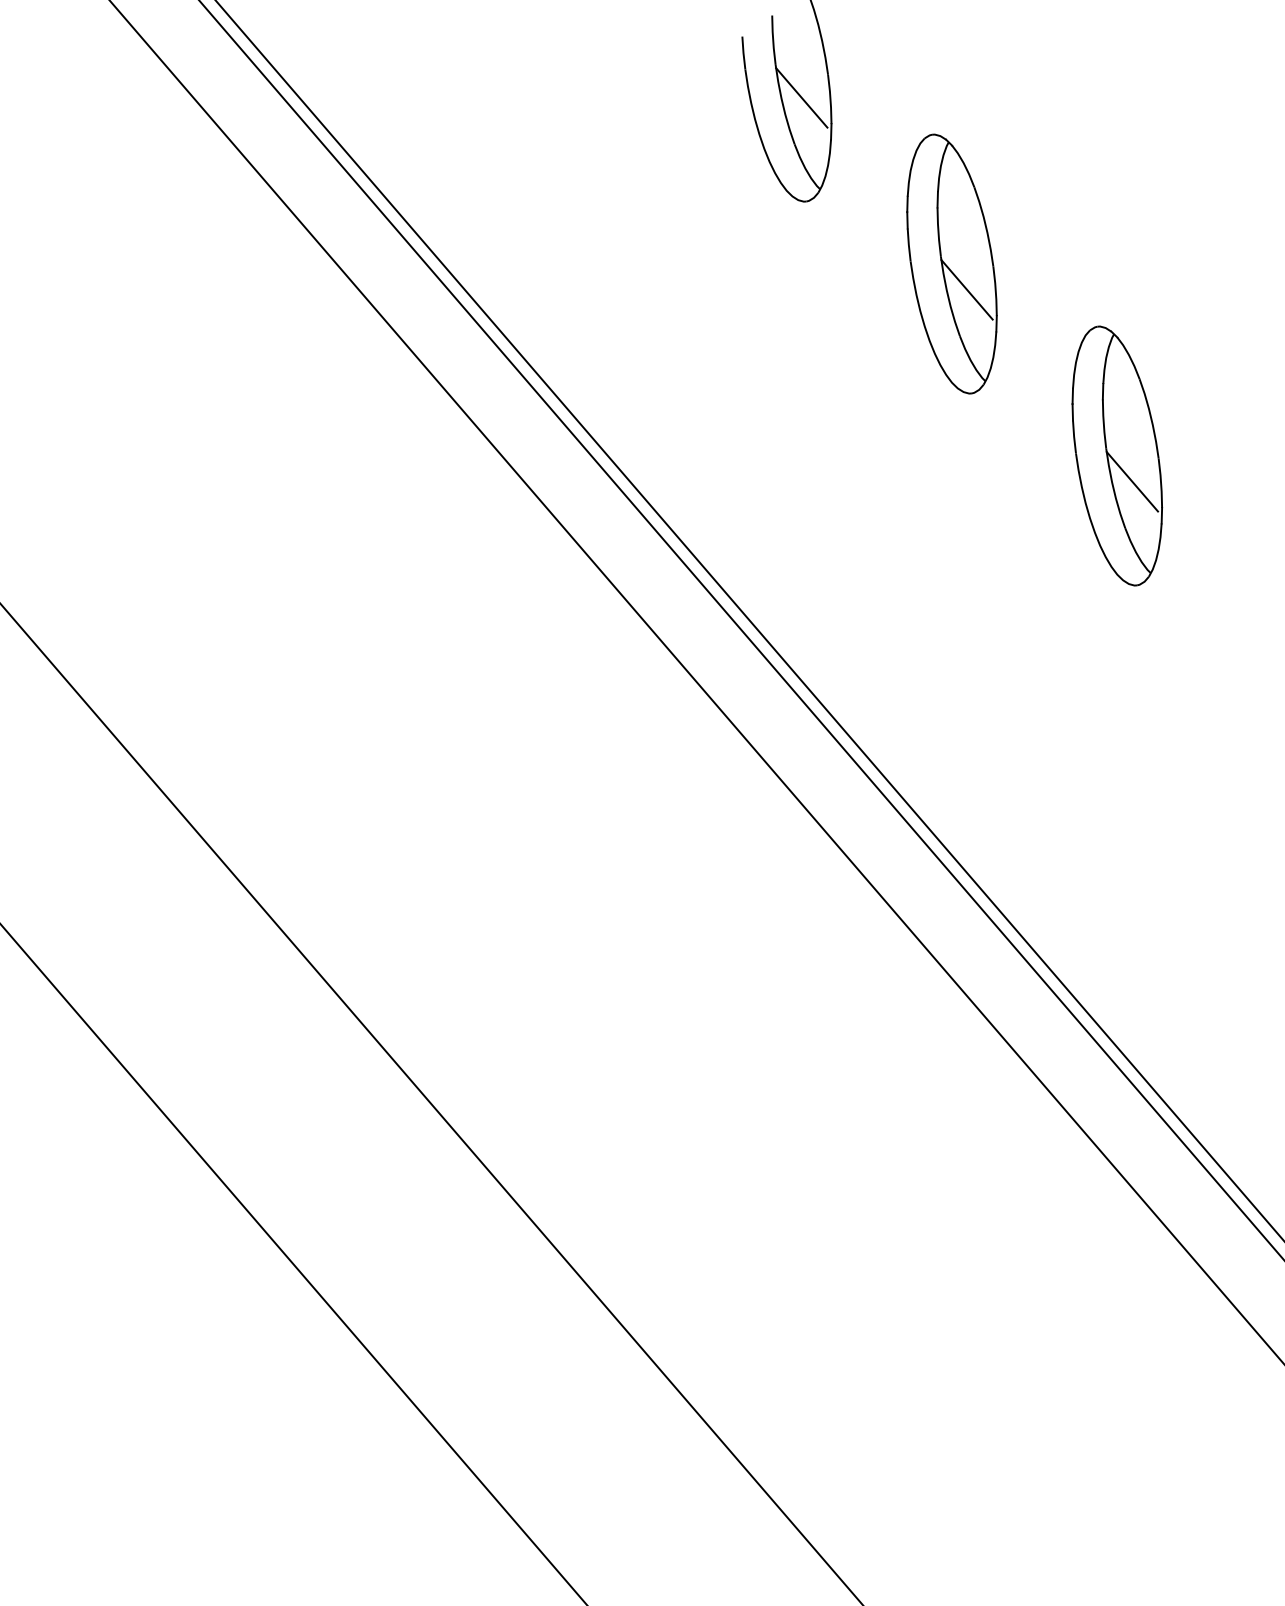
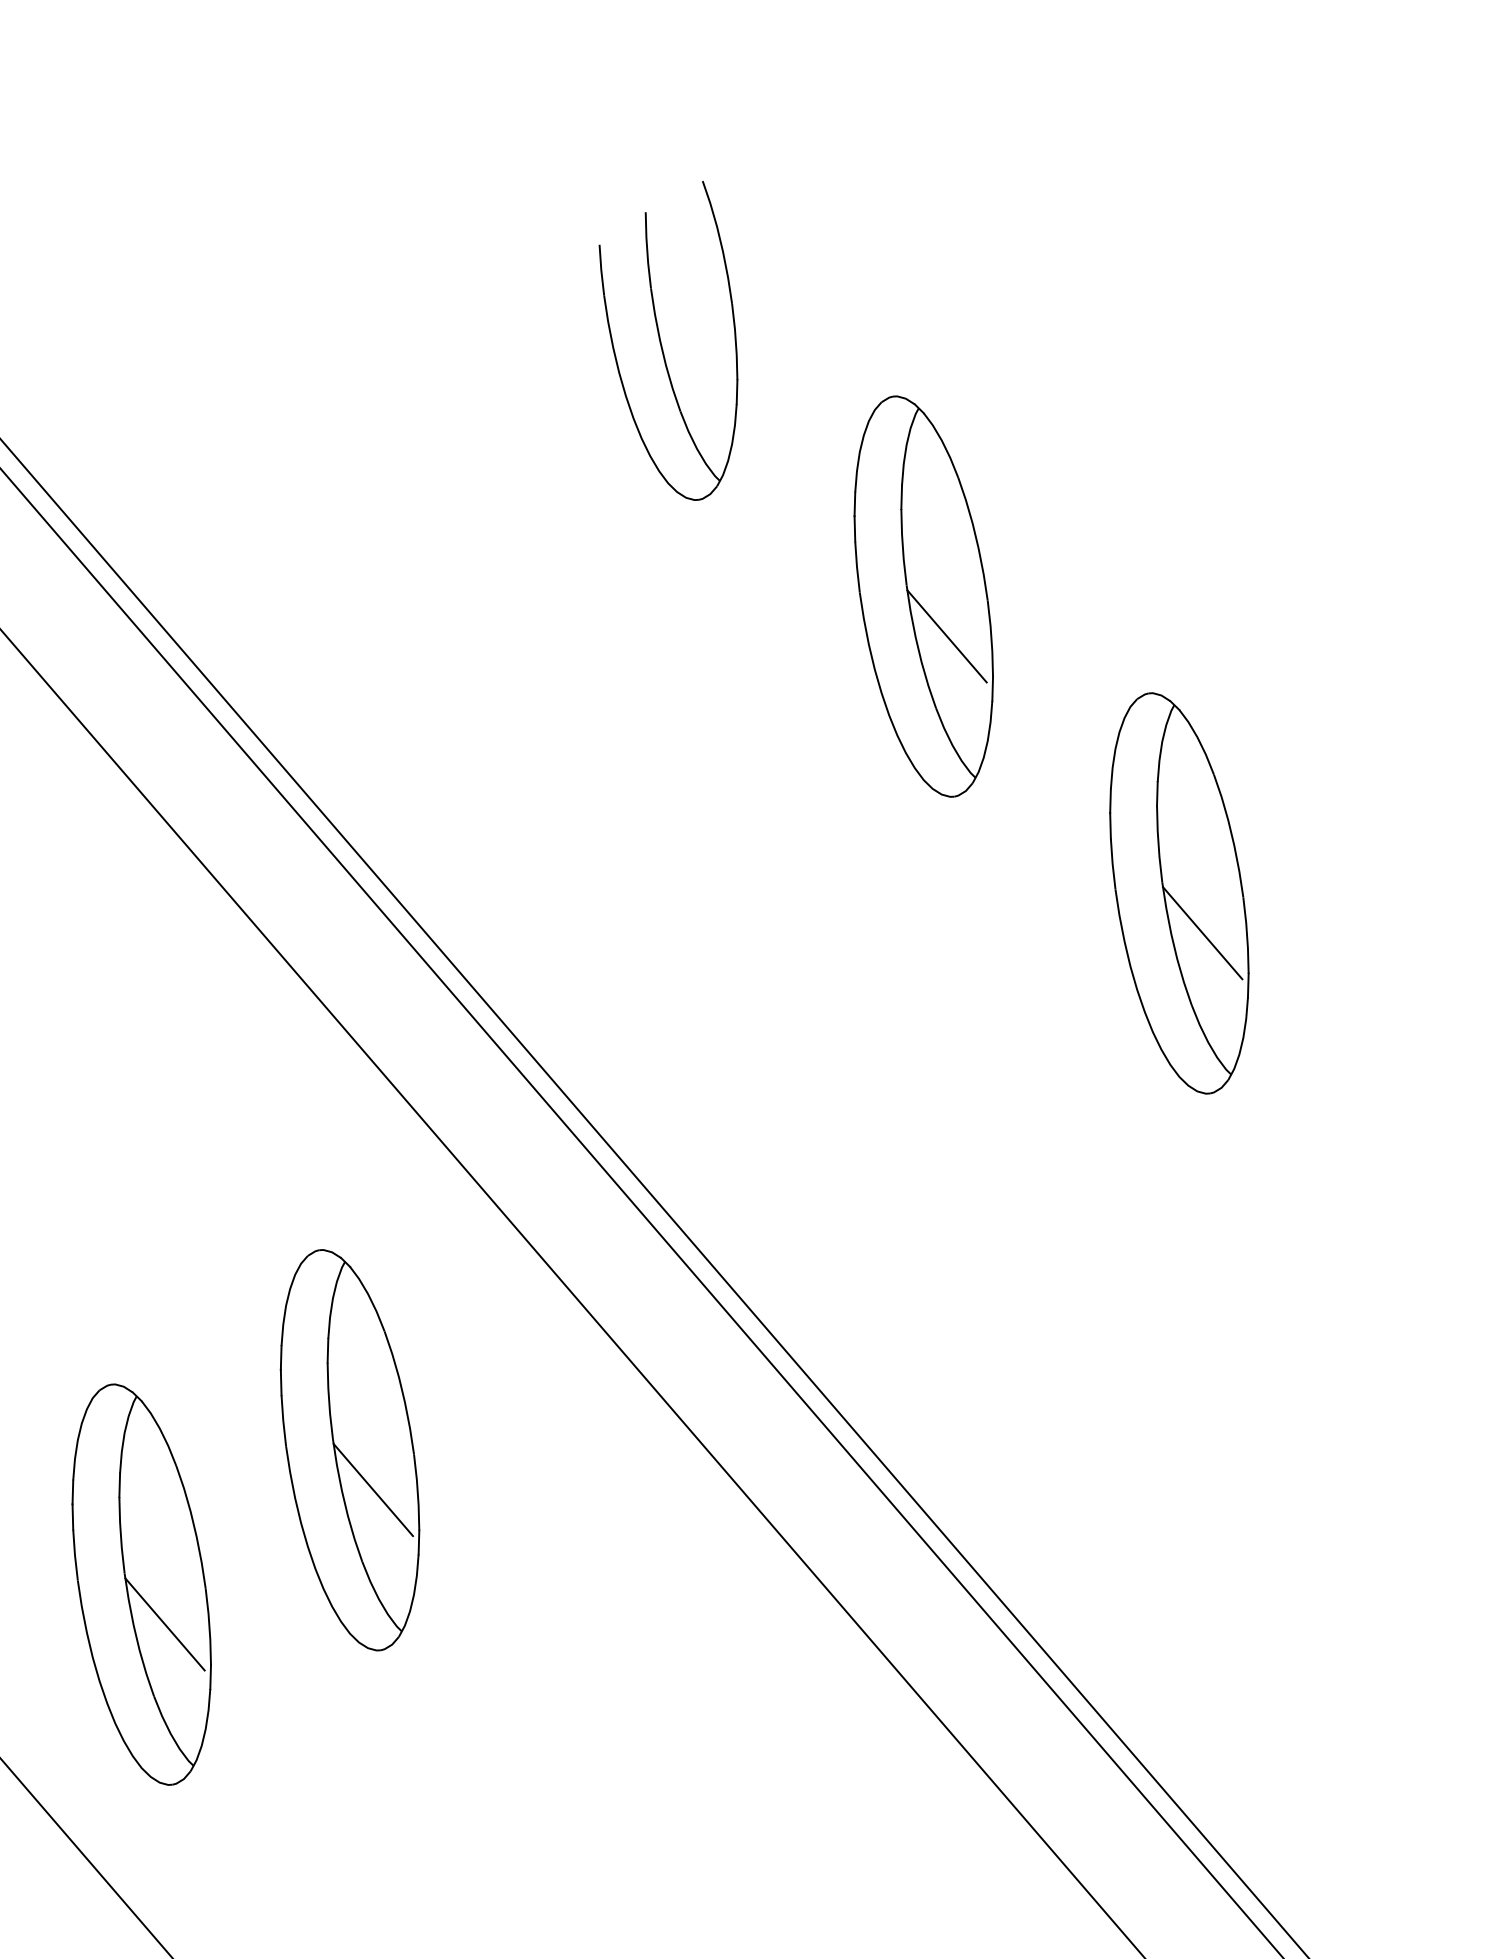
line: (801, 97) -> (691, 338), removed
part: (580, 815) -> (349, 1449), added
part: (446, 902) -> (142, 1583), added

